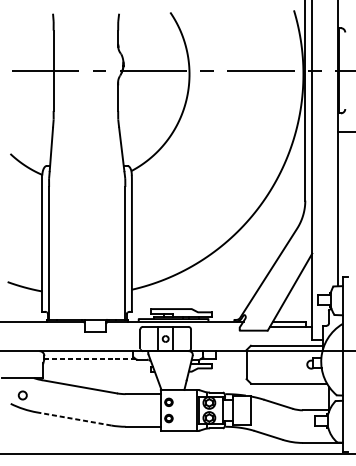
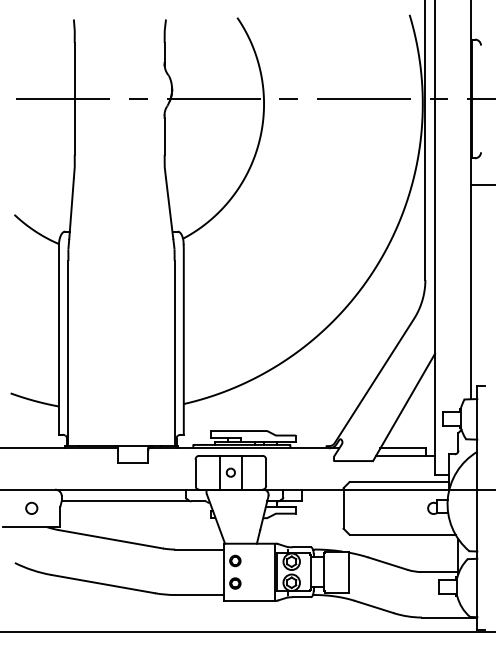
line: (90, 358) -> (125, 500), dashed -> solid
circle: (22, 394) -> (31, 507), moved
line: (74, 419) -> (103, 584), dashed -> solid

